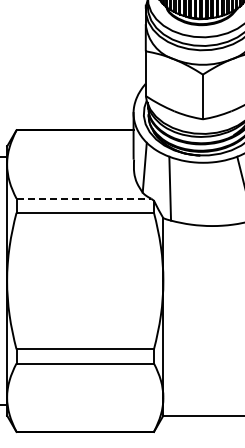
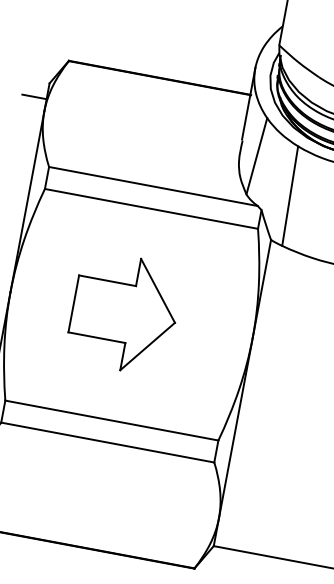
line: (84, 198) -> (154, 186), dashed -> solid
part: (80, 280) -> (124, 312), added

